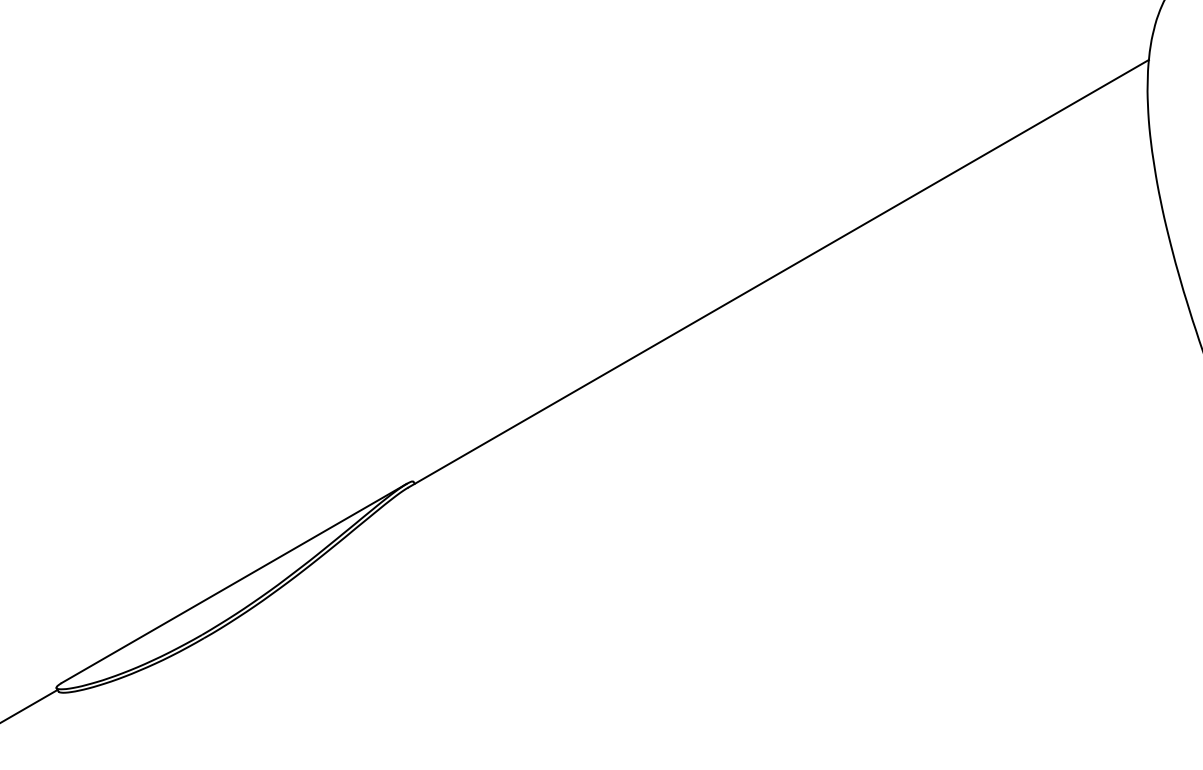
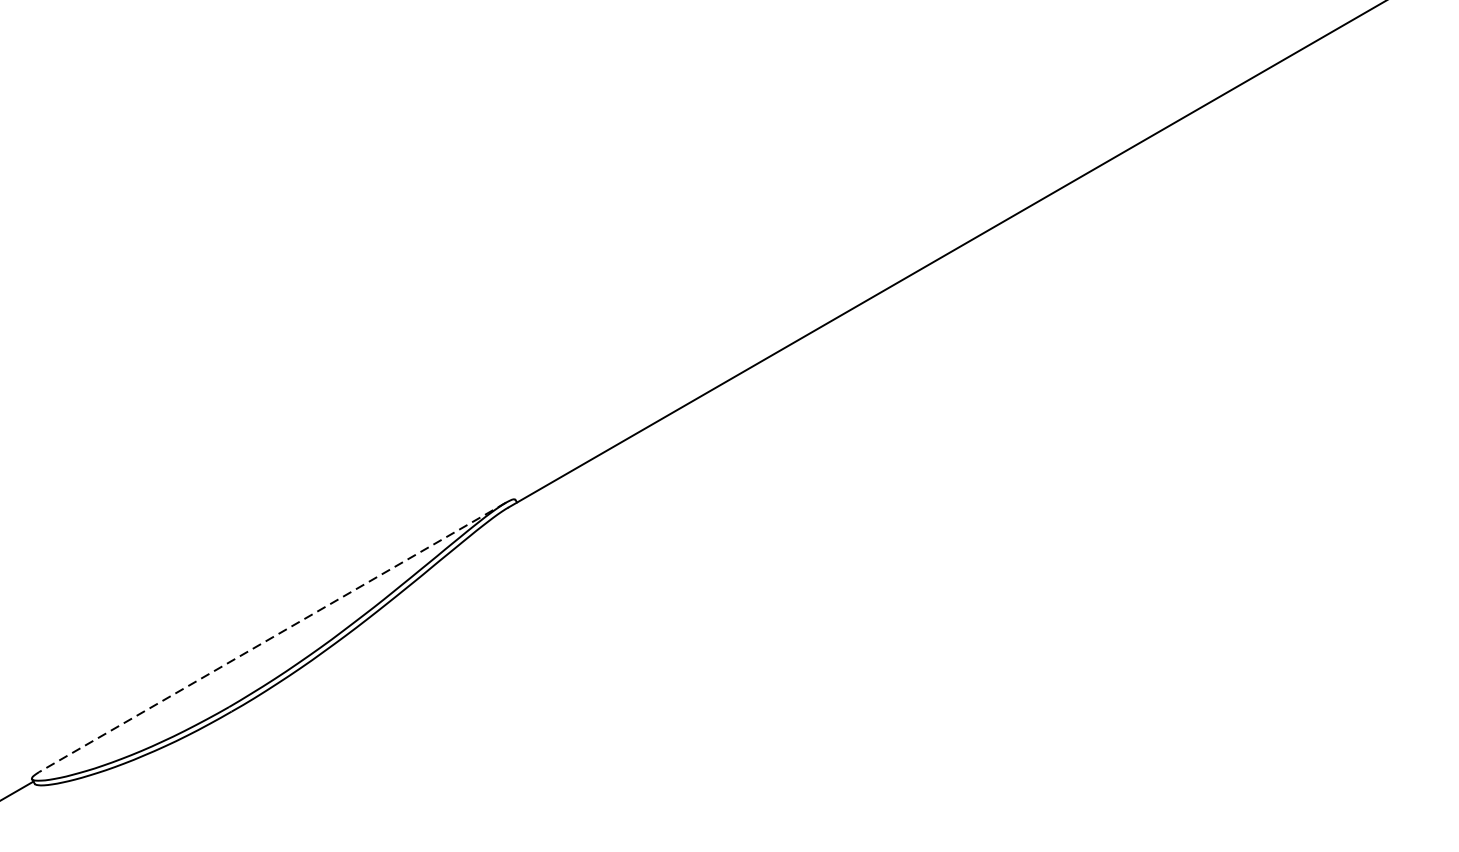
line: (233, 583) -> (271, 637), solid -> dashed

